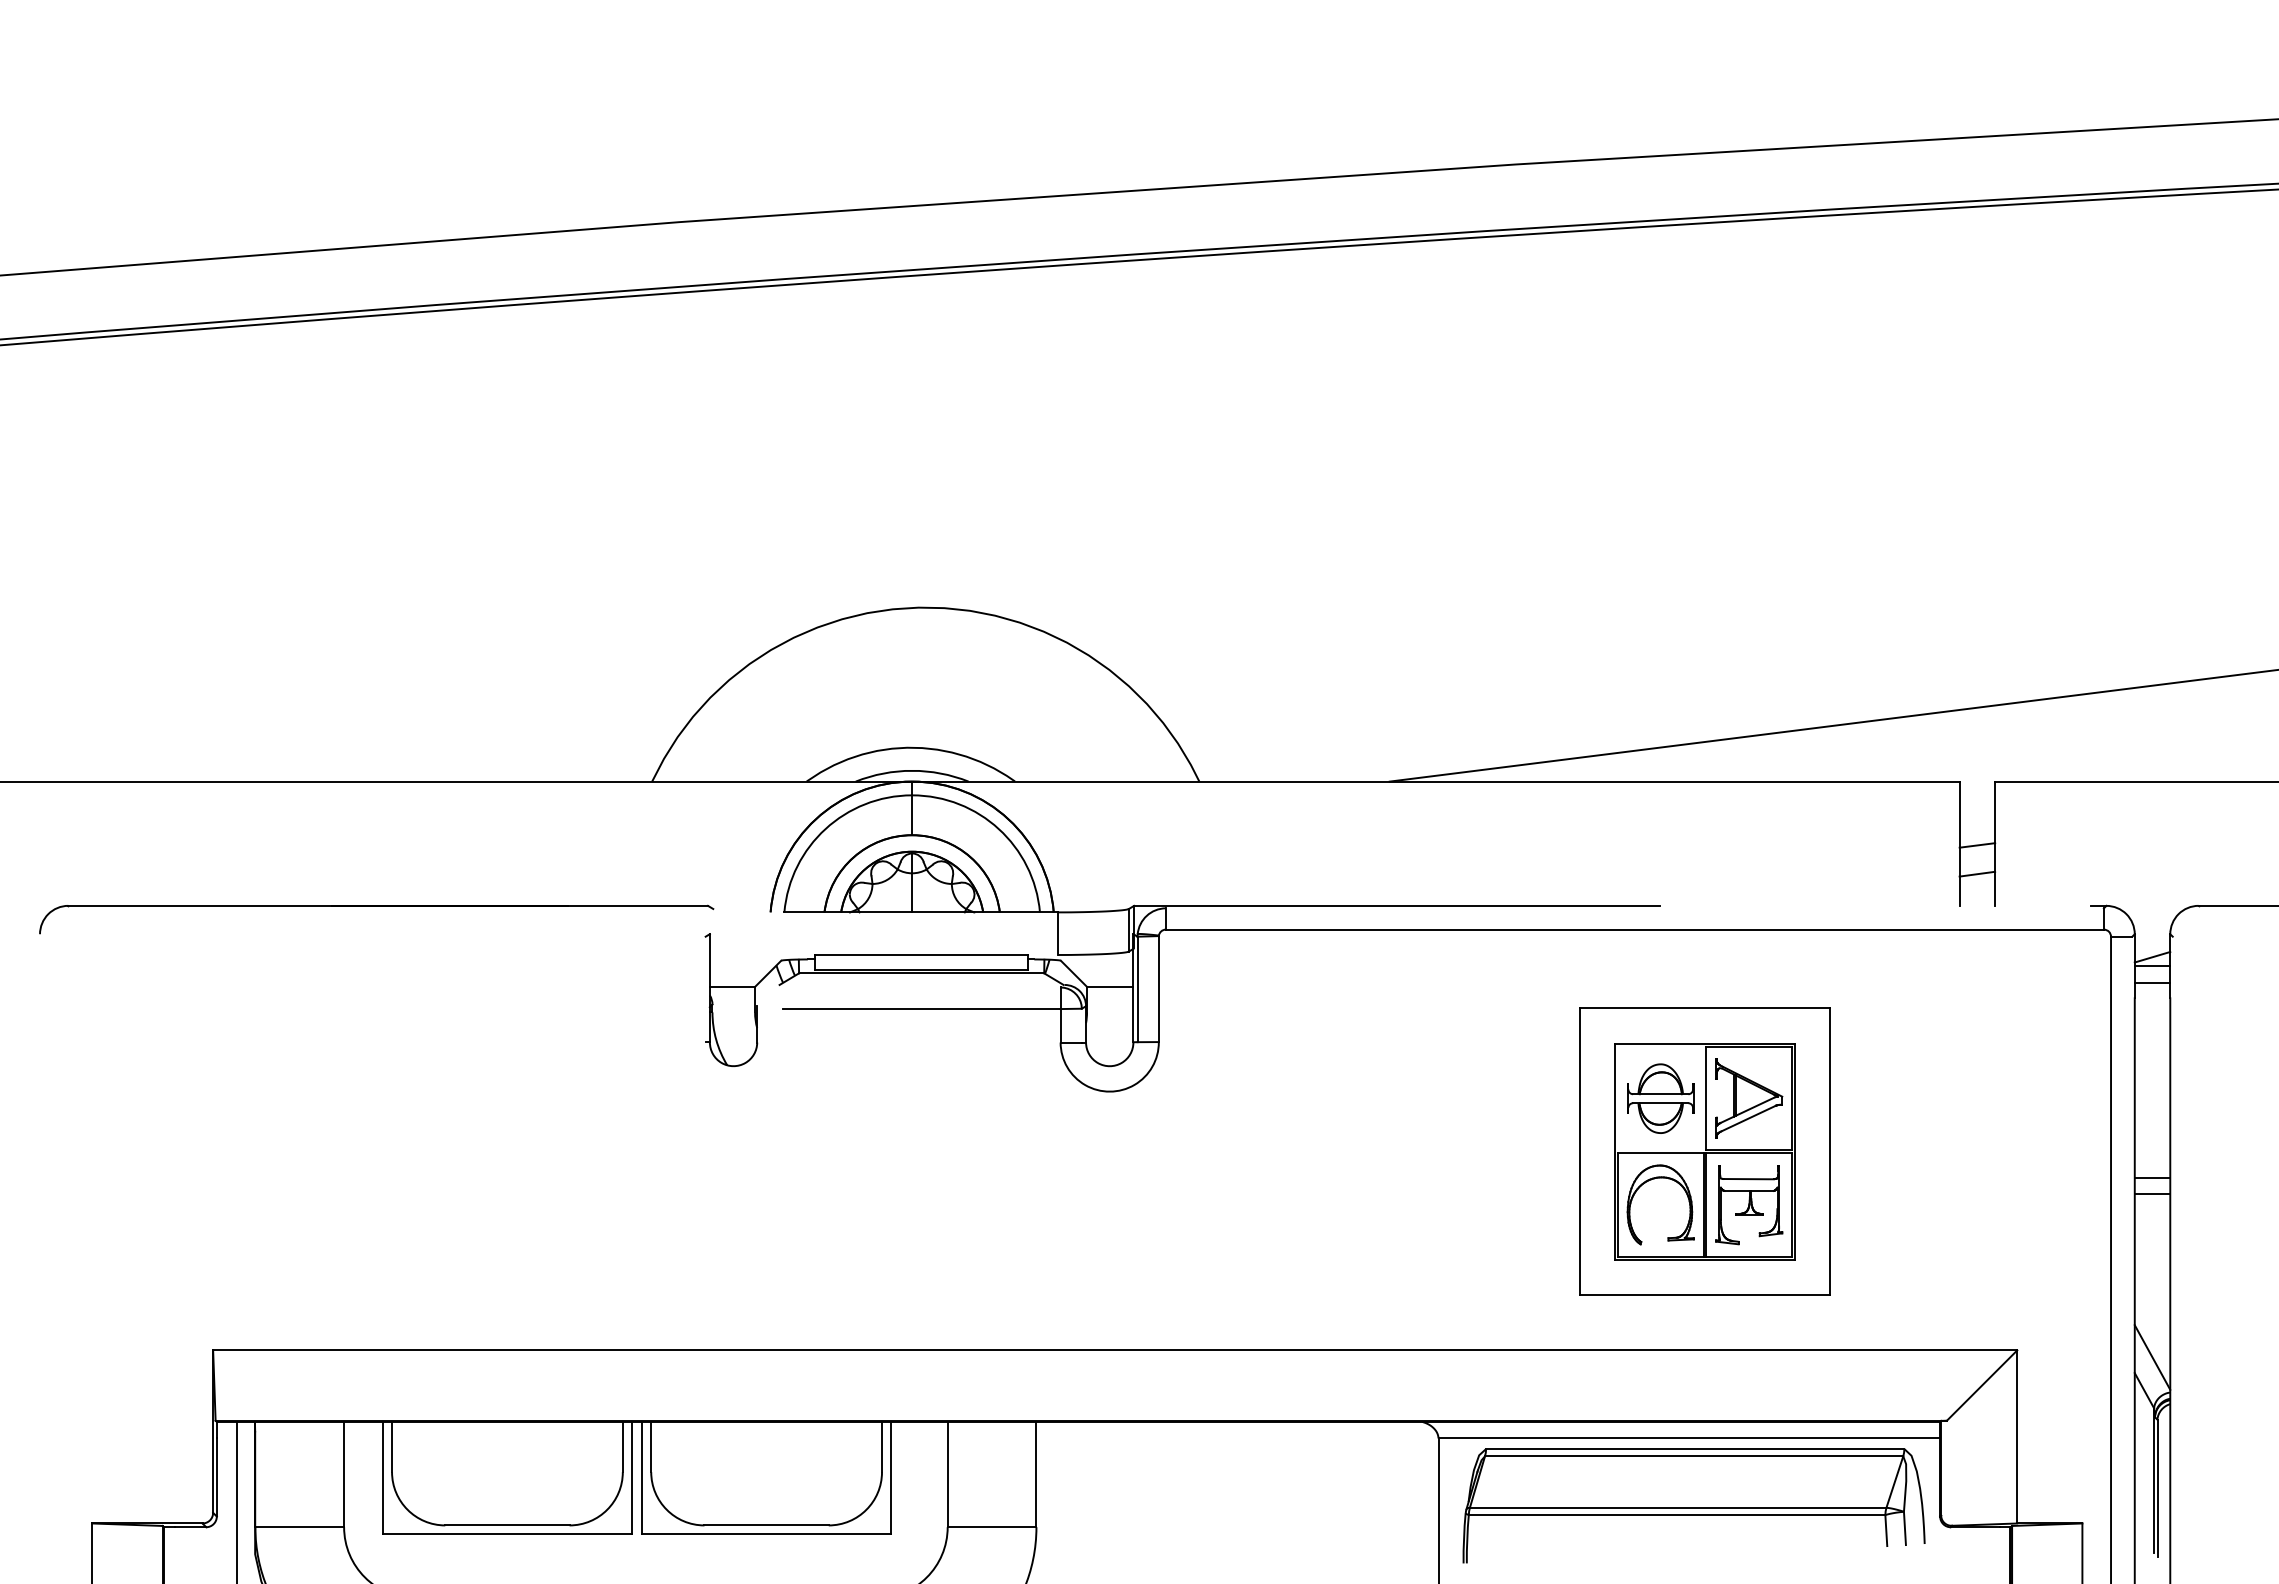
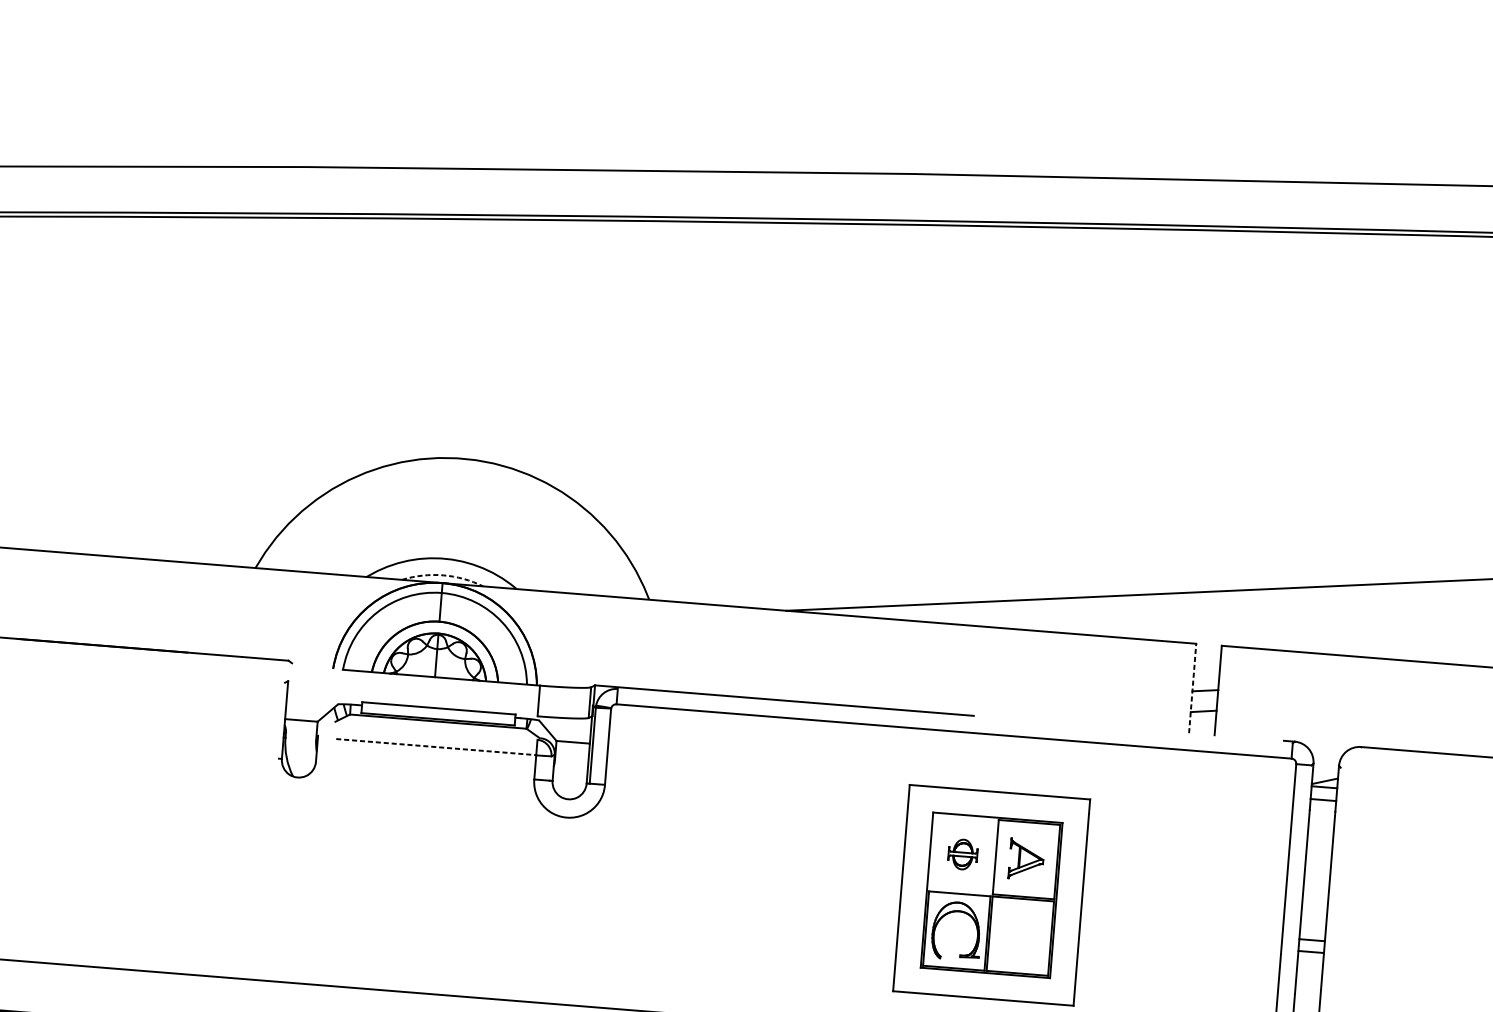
arc: (912, 770) -> (443, 575), solid -> dashed
line: (1959, 843) -> (1192, 688), solid -> dashed
line: (921, 1008) -> (436, 746), solid -> dashed
part: (1660, 1098) -> (962, 854), size x0.6
part: (1749, 1098) -> (1026, 859), size x0.7
part: (1749, 1205) -> (1020, 936), removed

